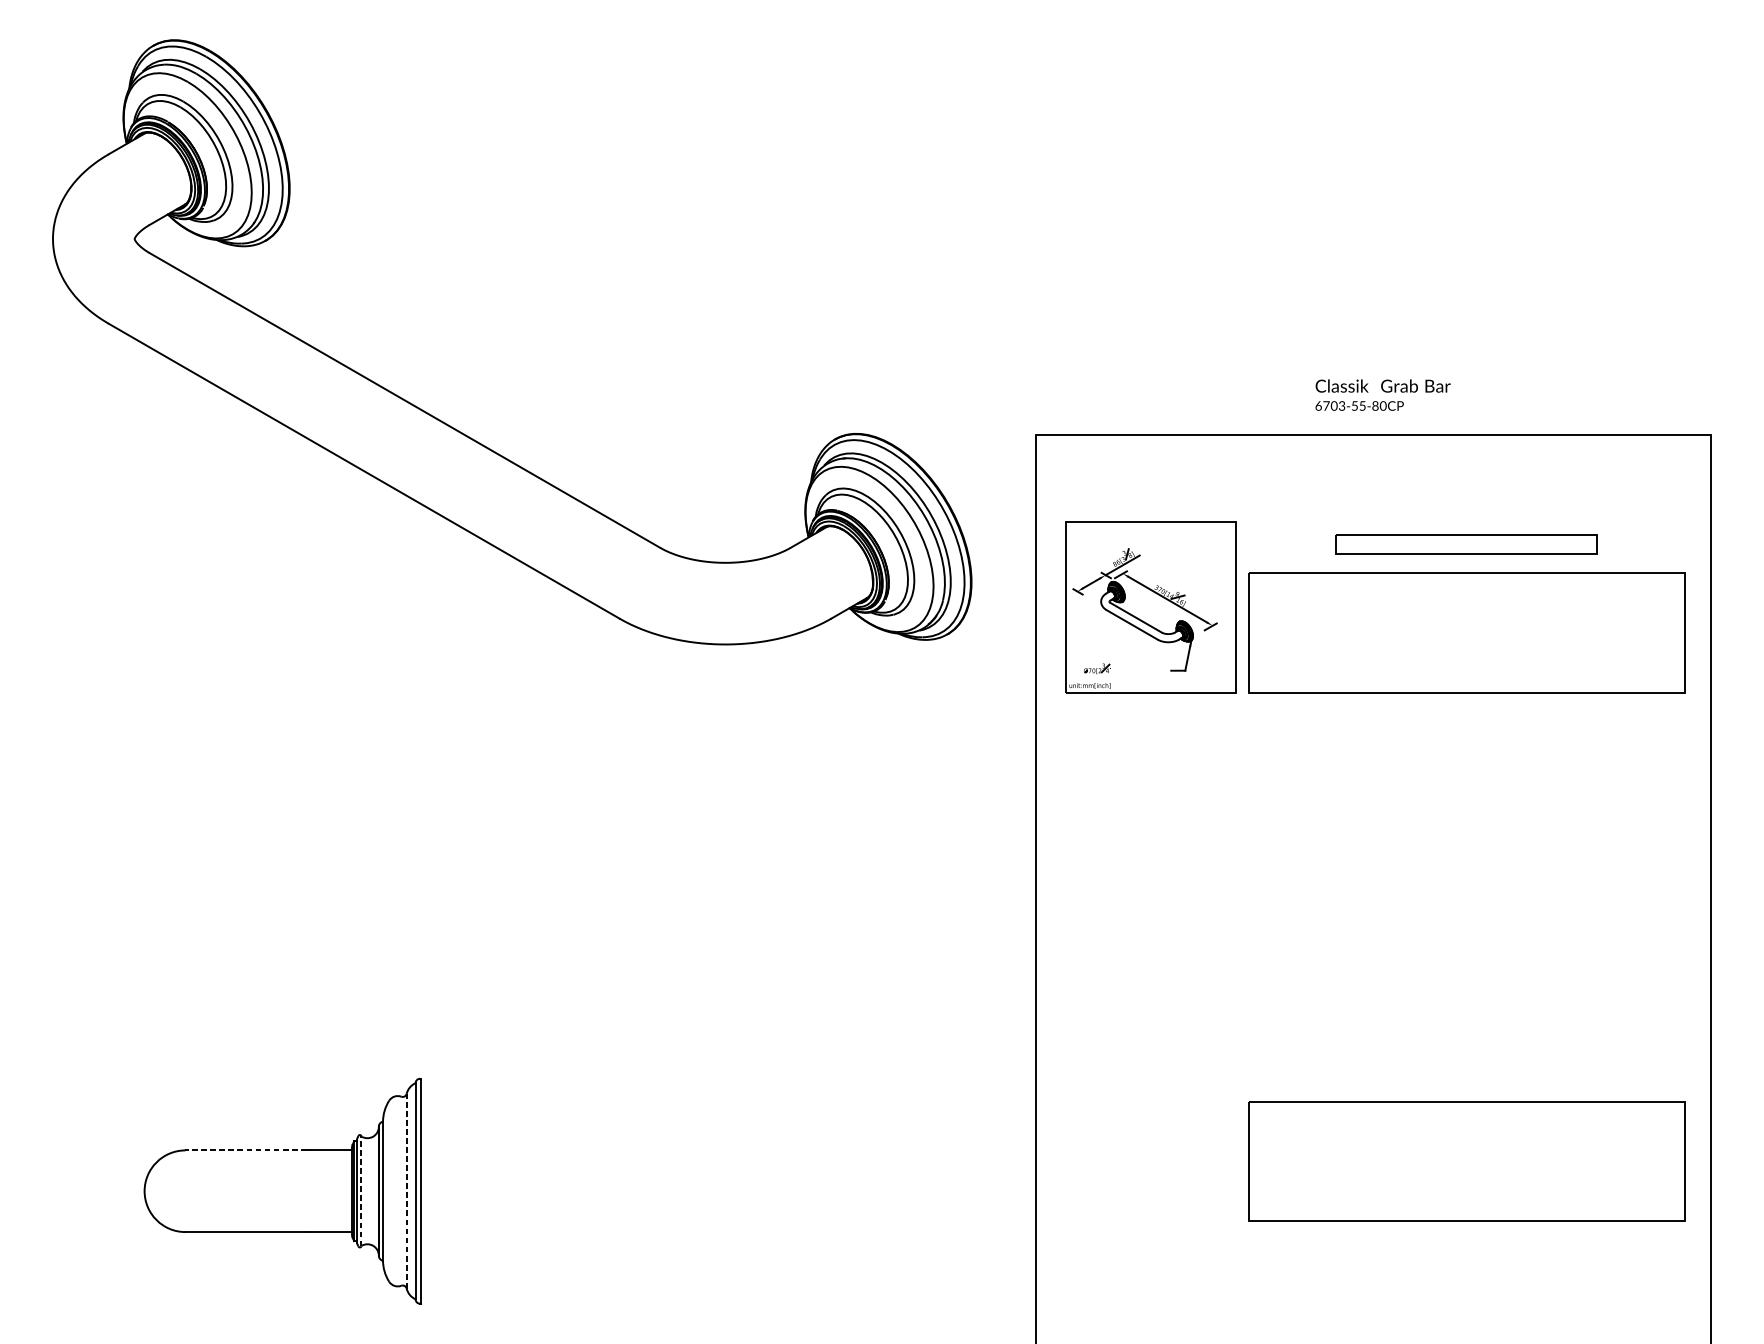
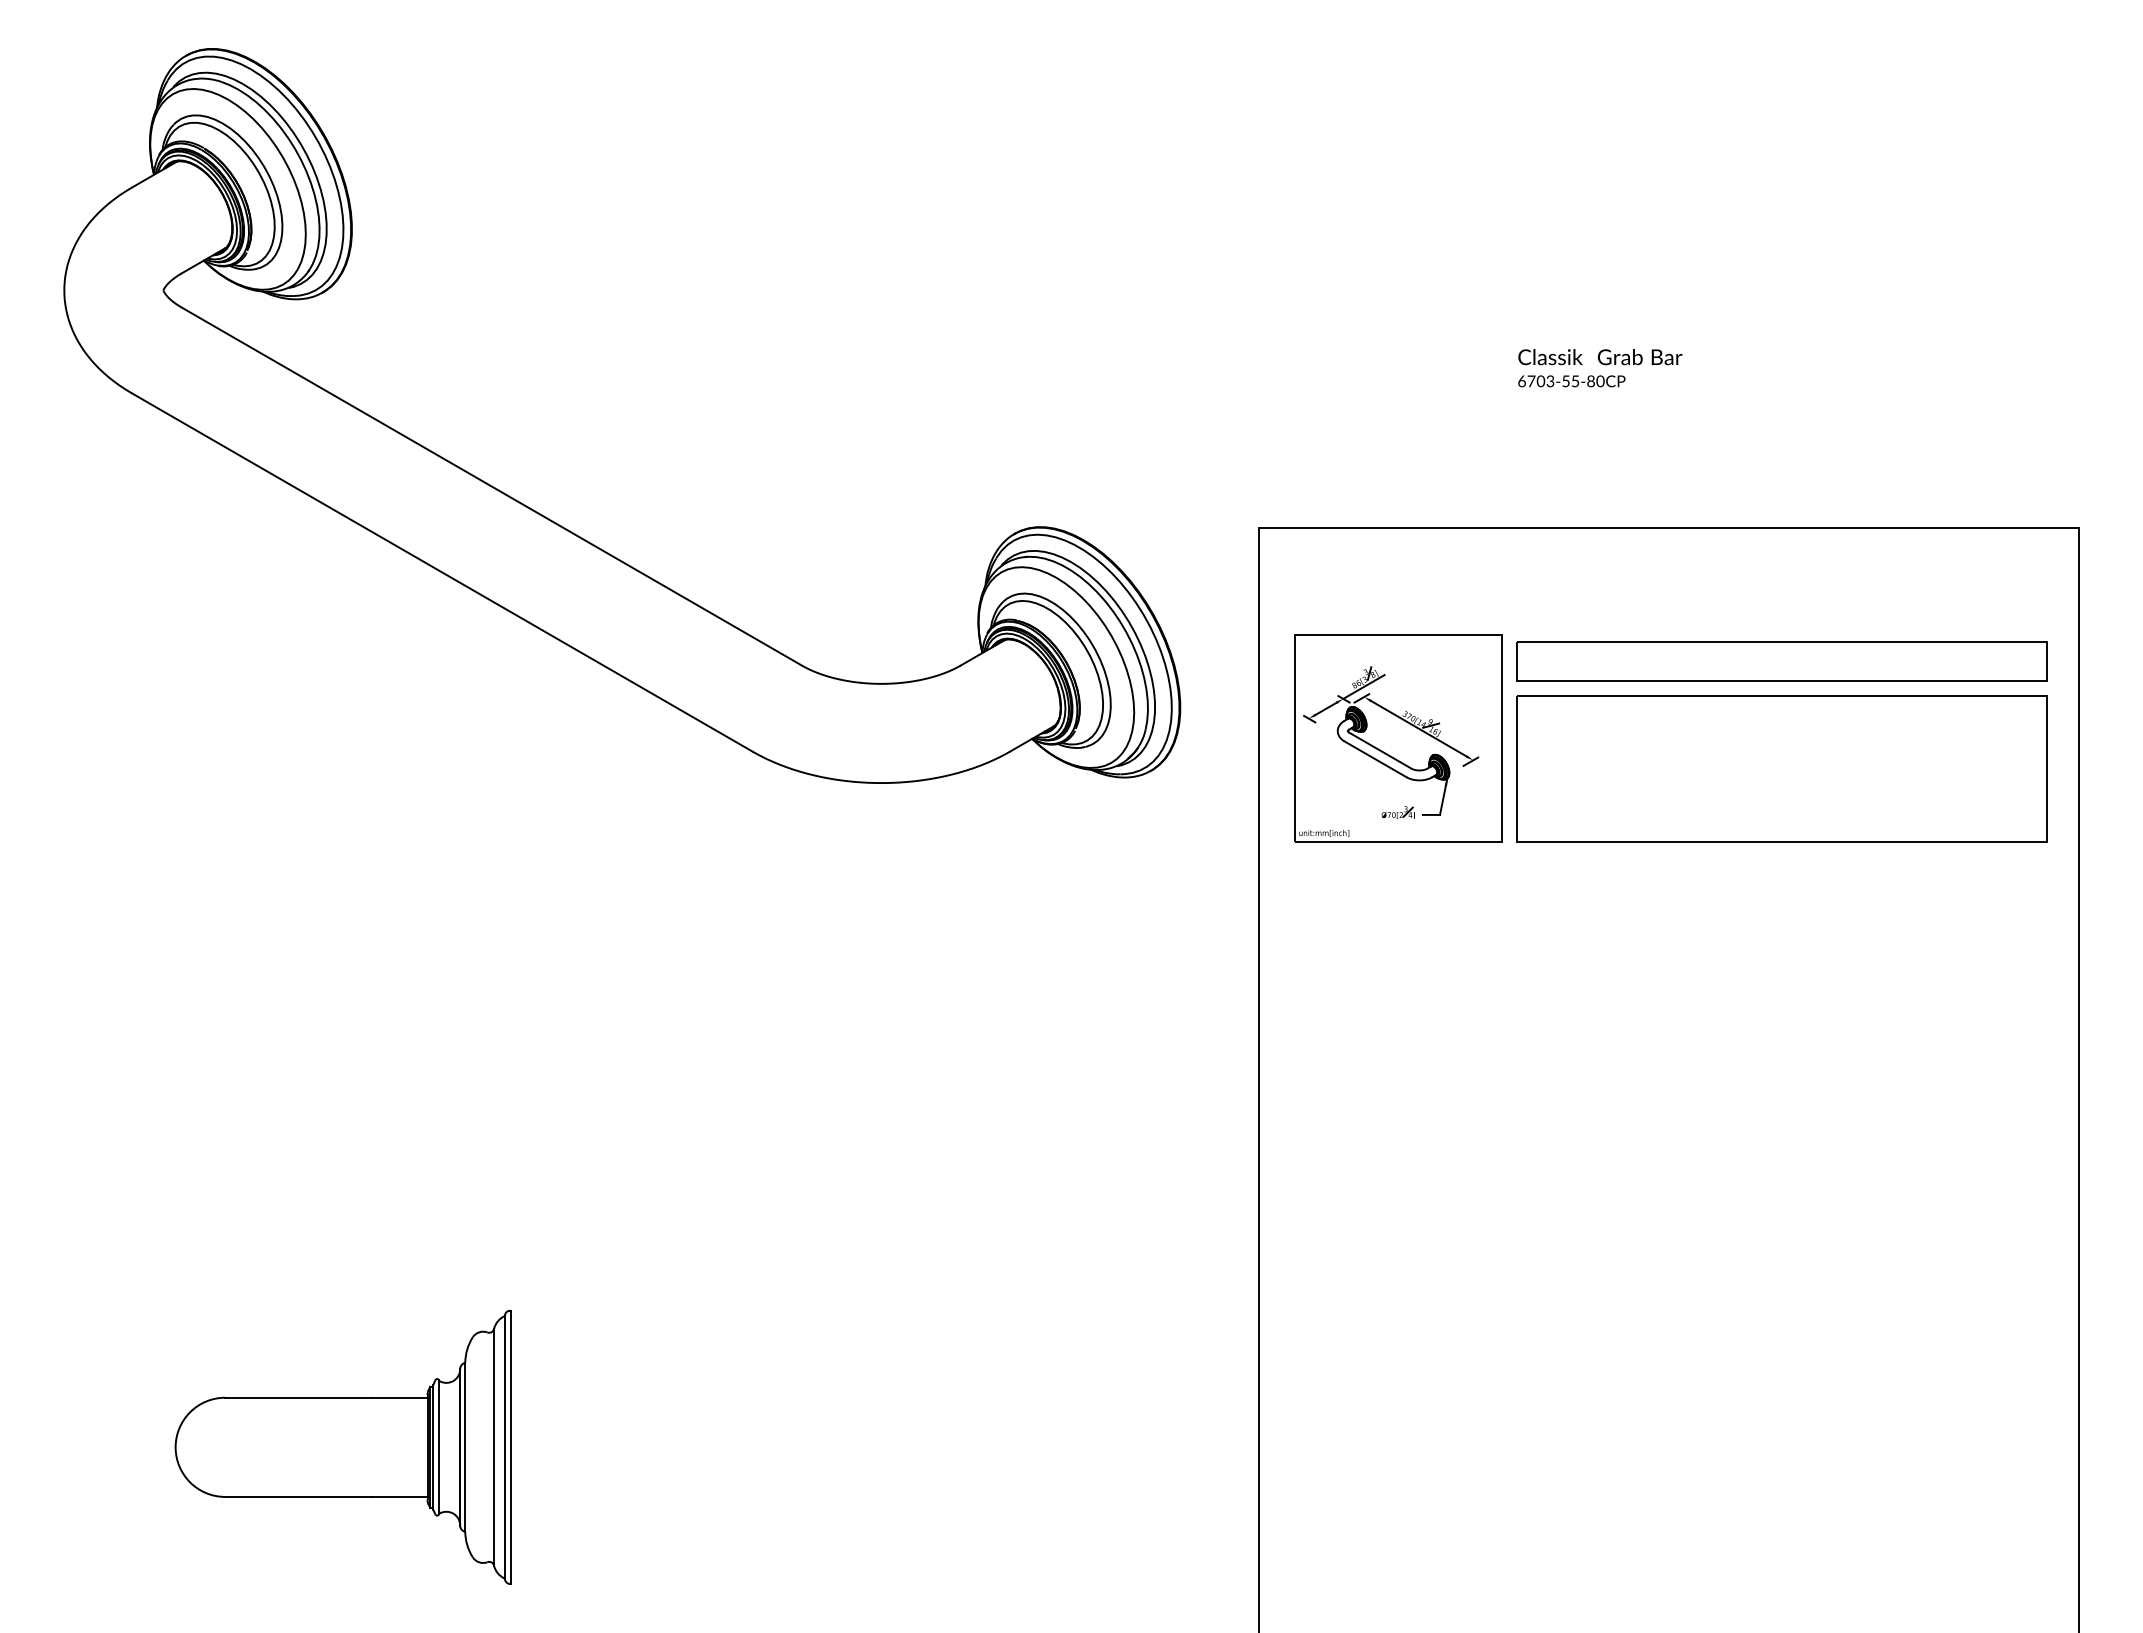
text: (1383, 395) -> (1600, 368), moved
part: (1466, 544) -> (1781, 661), size x1.67
part: (1096, 668) -> (1397, 812), moved
line: (245, 1150) -> (298, 1397), dashed -> solid
part: (1466, 1160) -> (1781, 1410), removed
line: (361, 1190) -> (439, 1446), dashed -> solid
line: (407, 1190) -> (494, 1446), dashed -> solid

